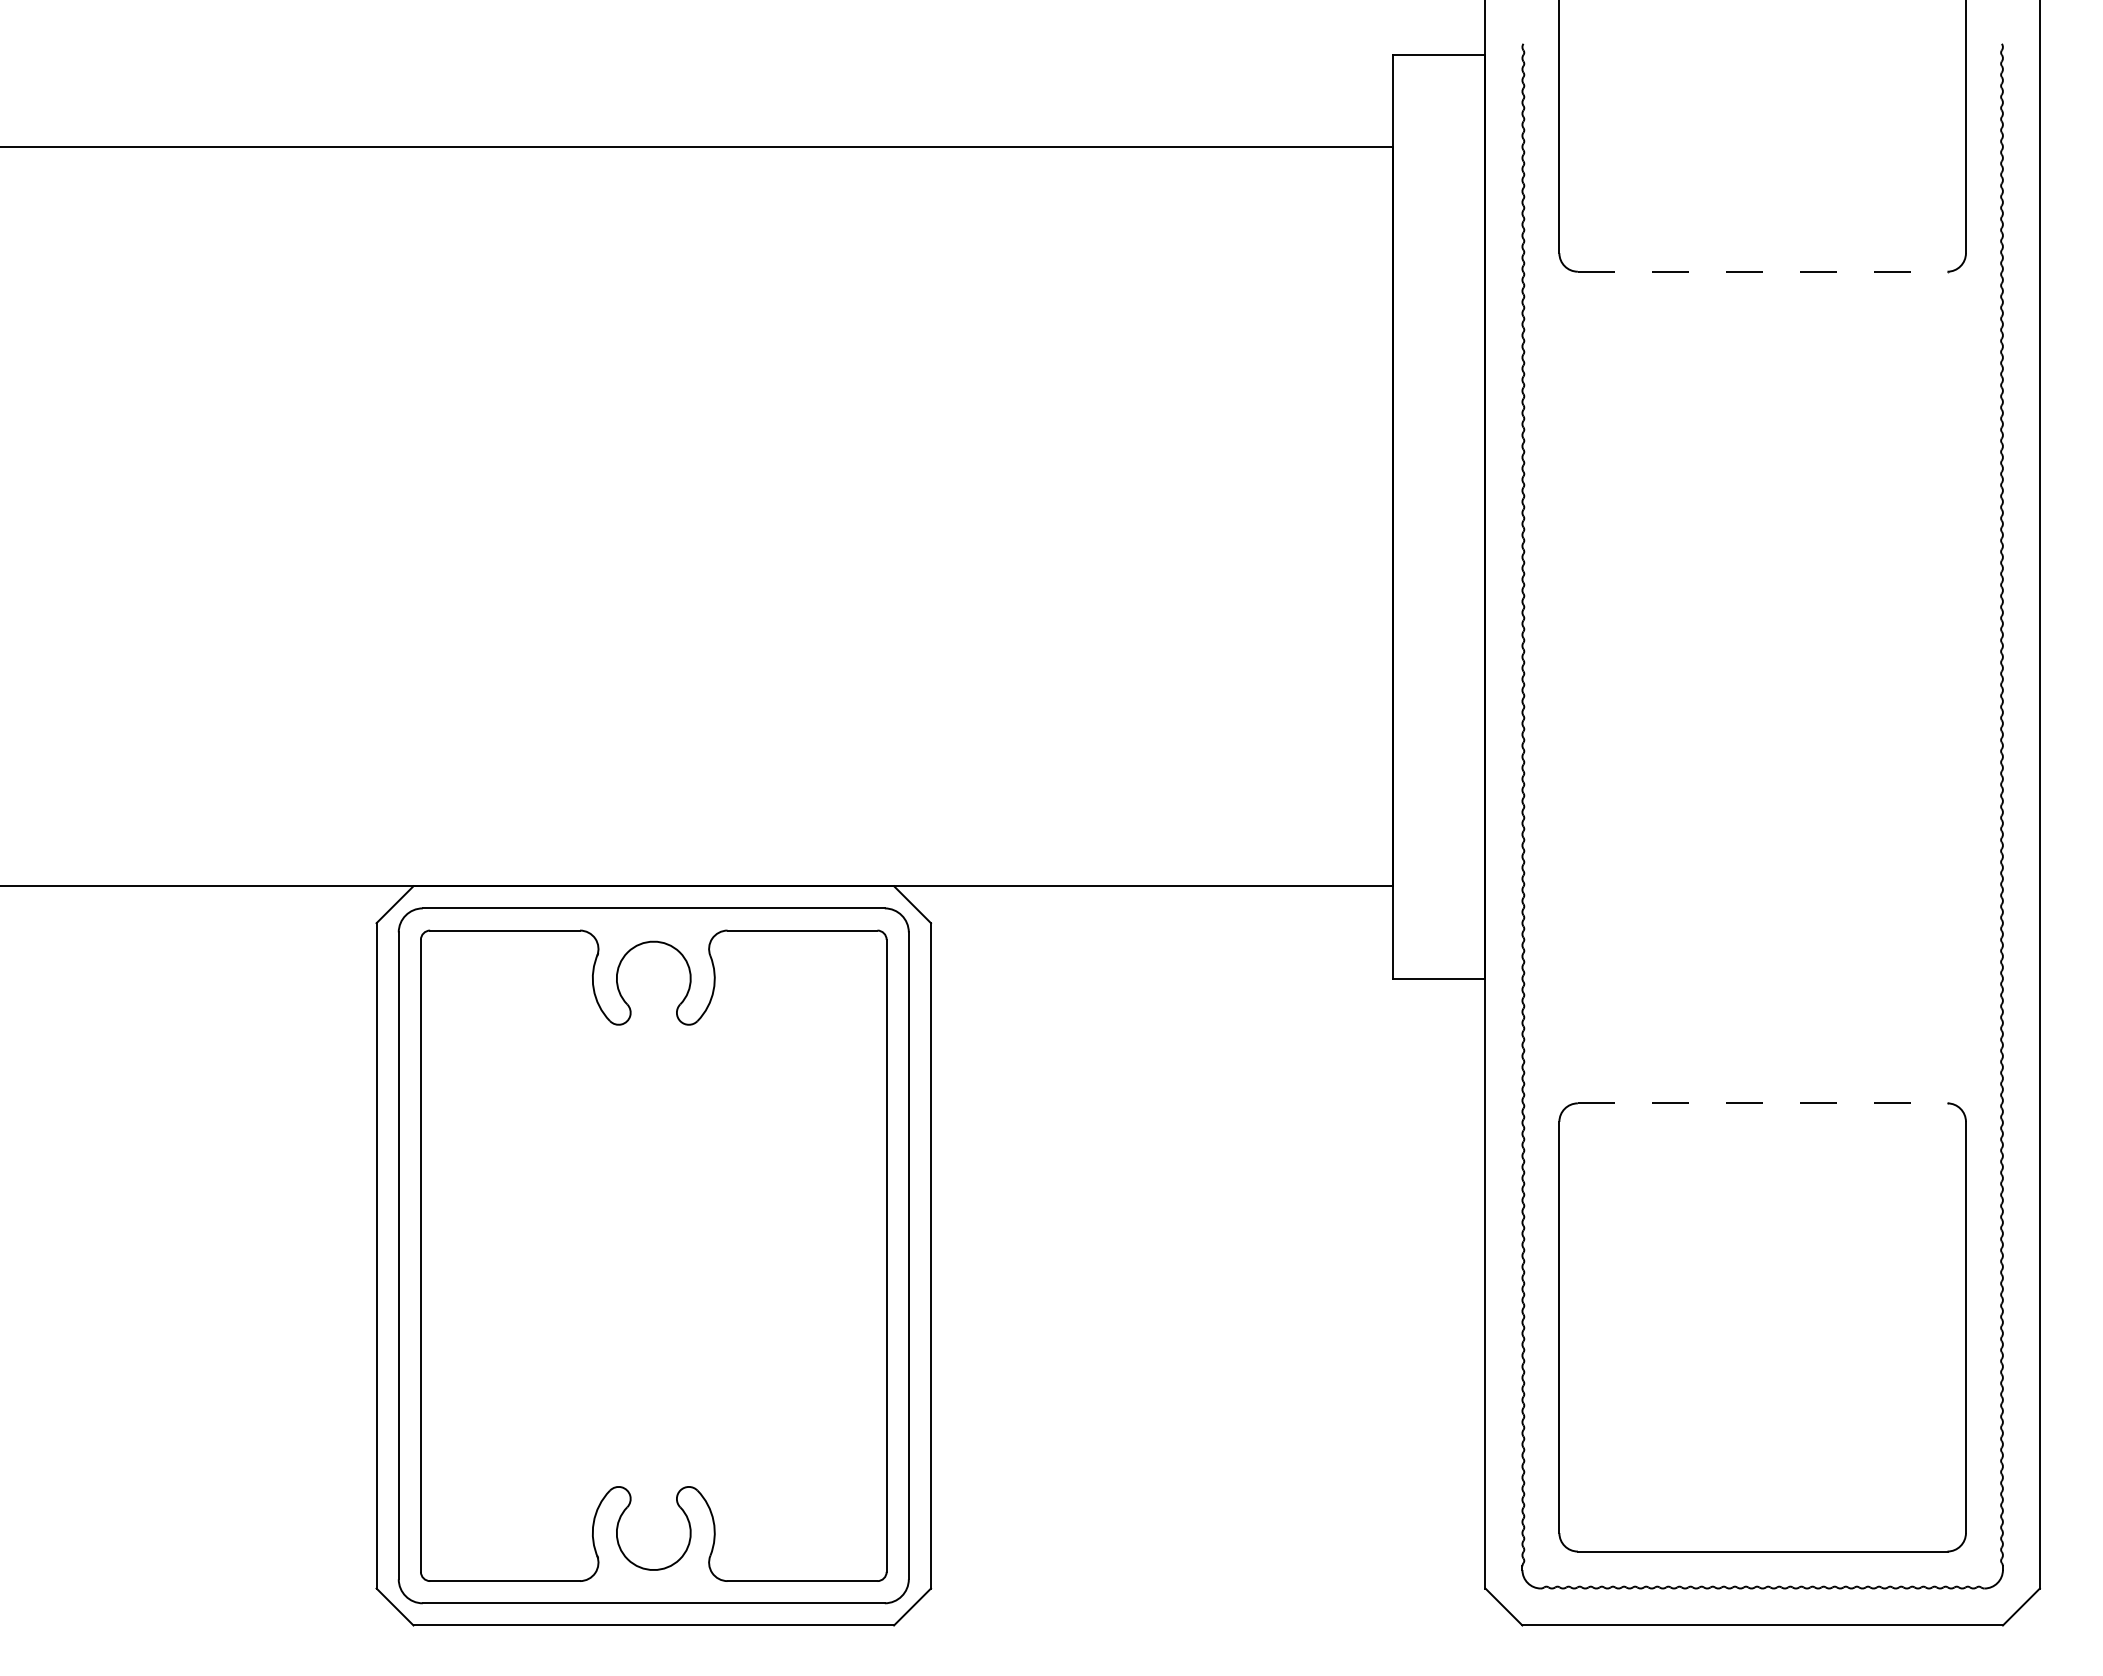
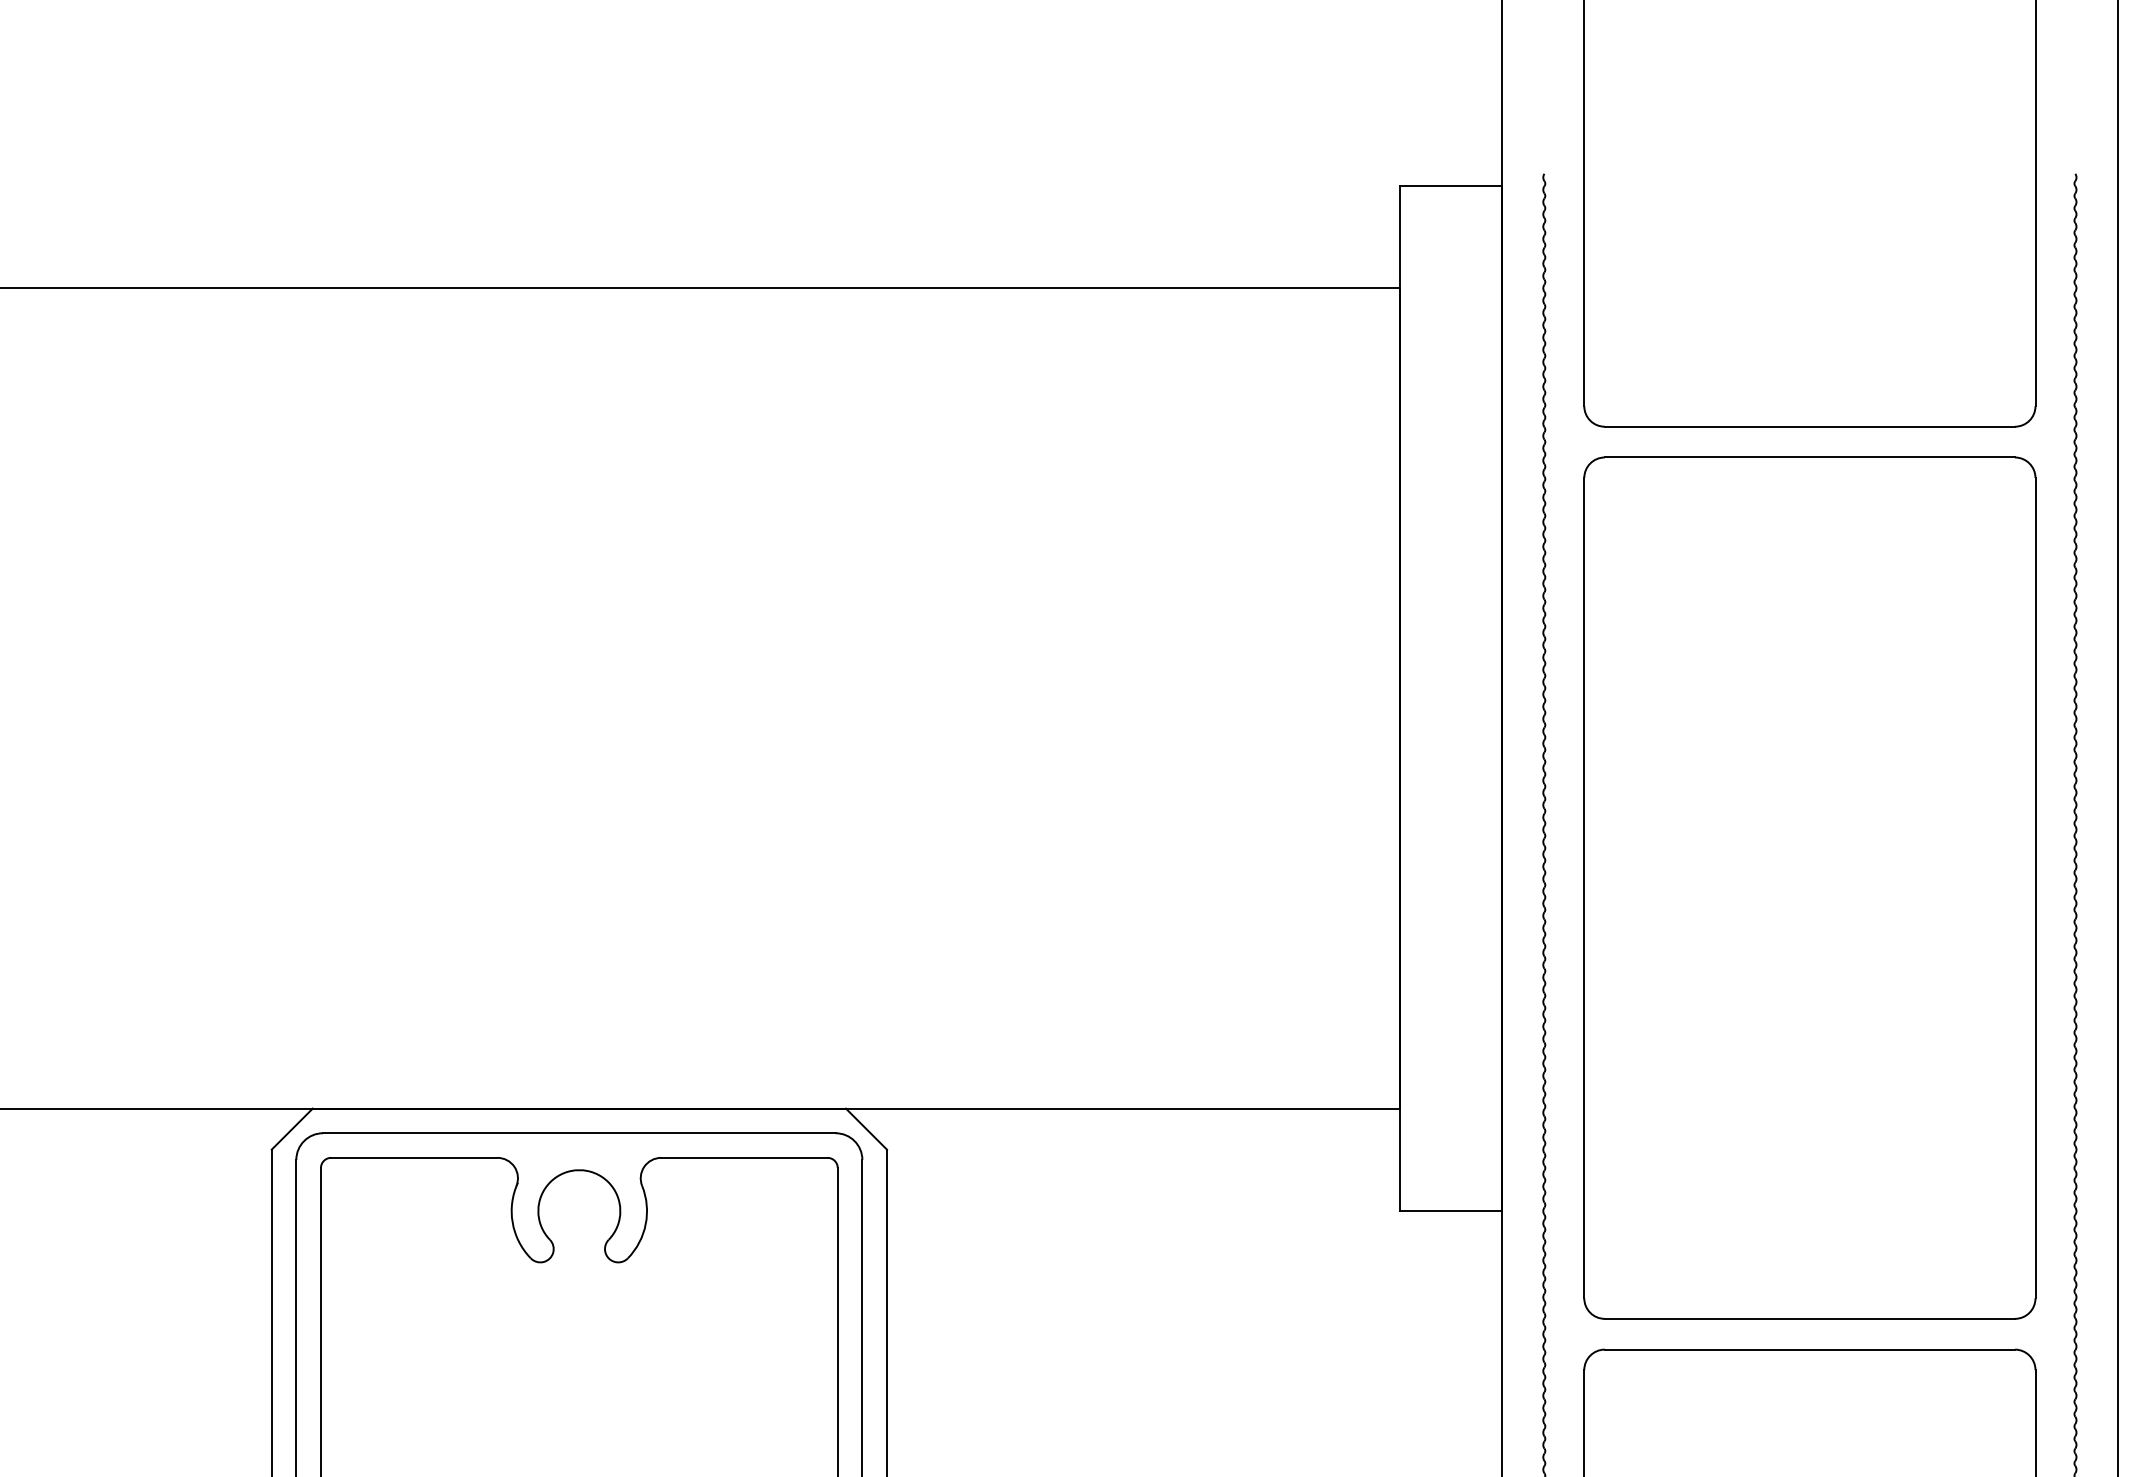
line: (1762, 271) -> (1809, 426), dashed -> solid
part: (1762, 687) -> (1809, 888), added
line: (1762, 1103) -> (1809, 1349), dashed -> solid

